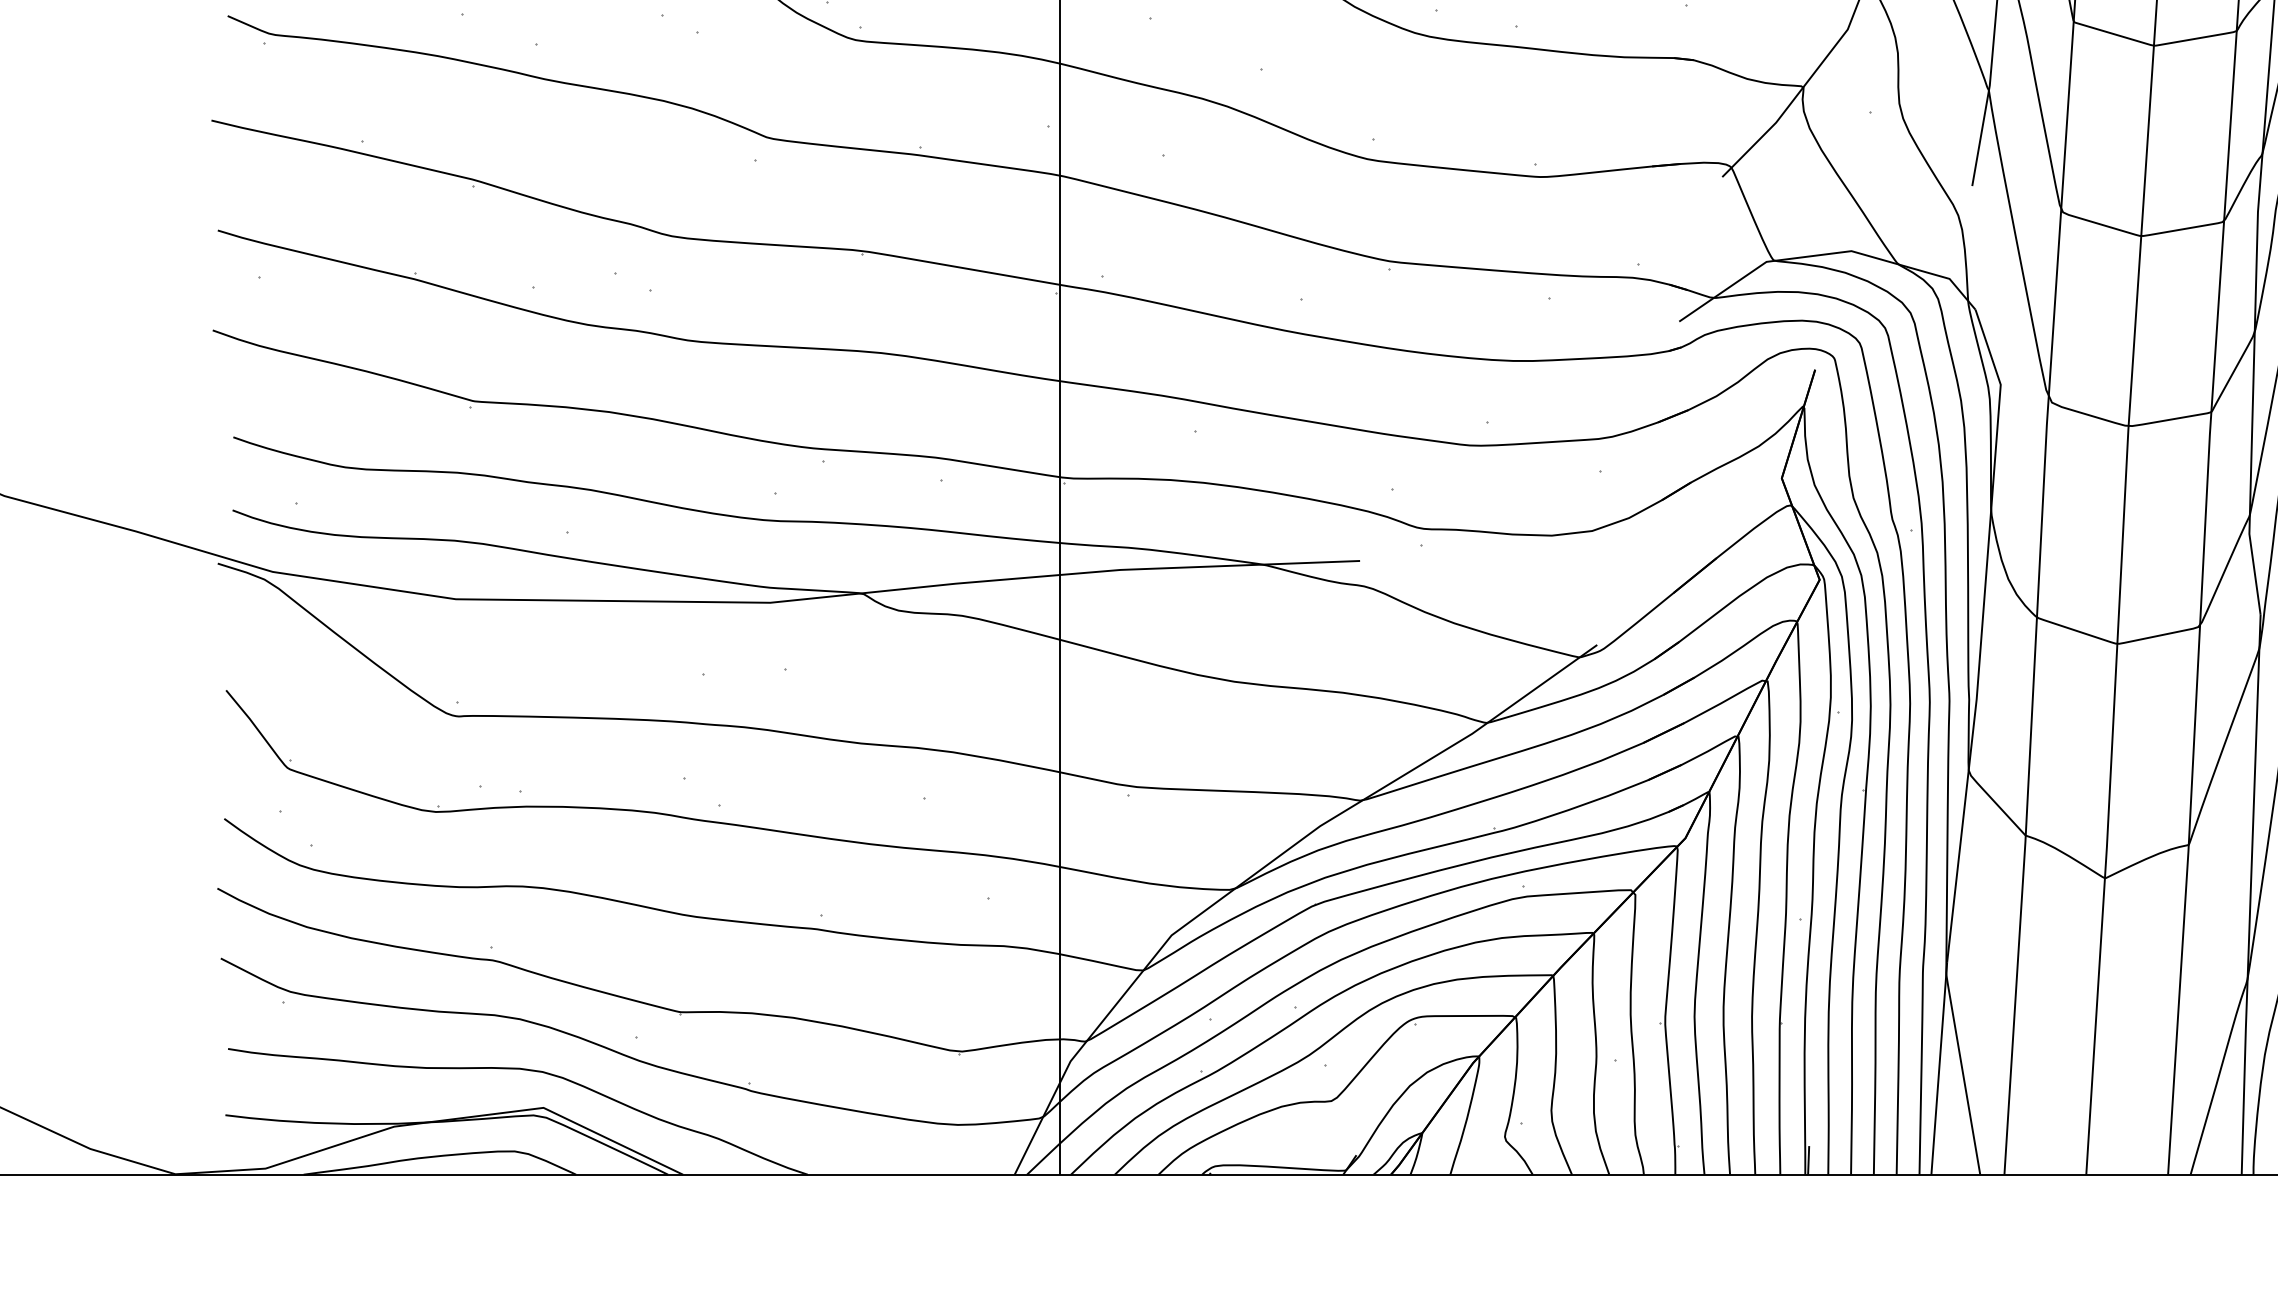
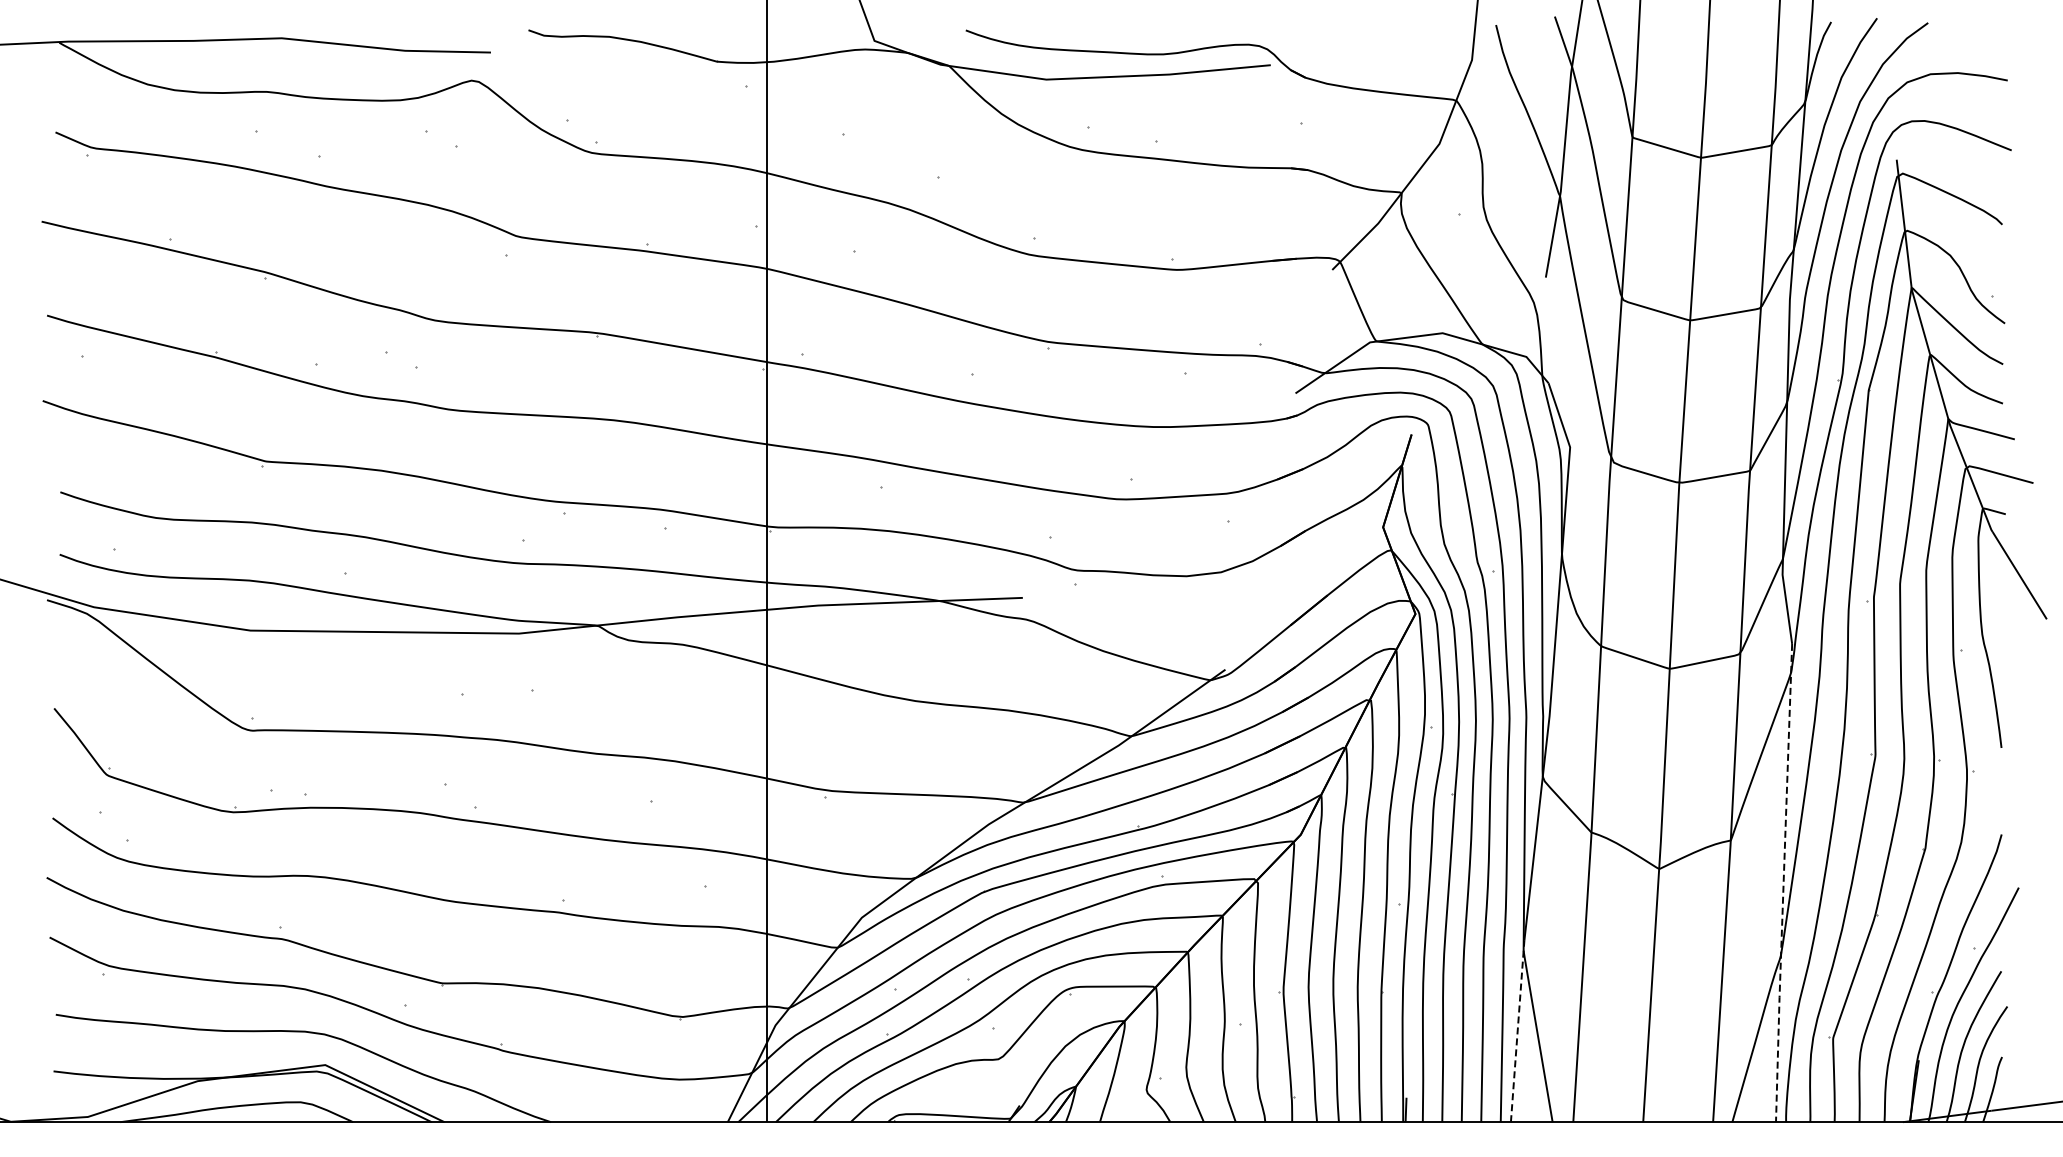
line: (2250, 895) -> (1783, 883), solid -> dashed
line: (1939, 1068) -> (1517, 1031), solid -> dashed

